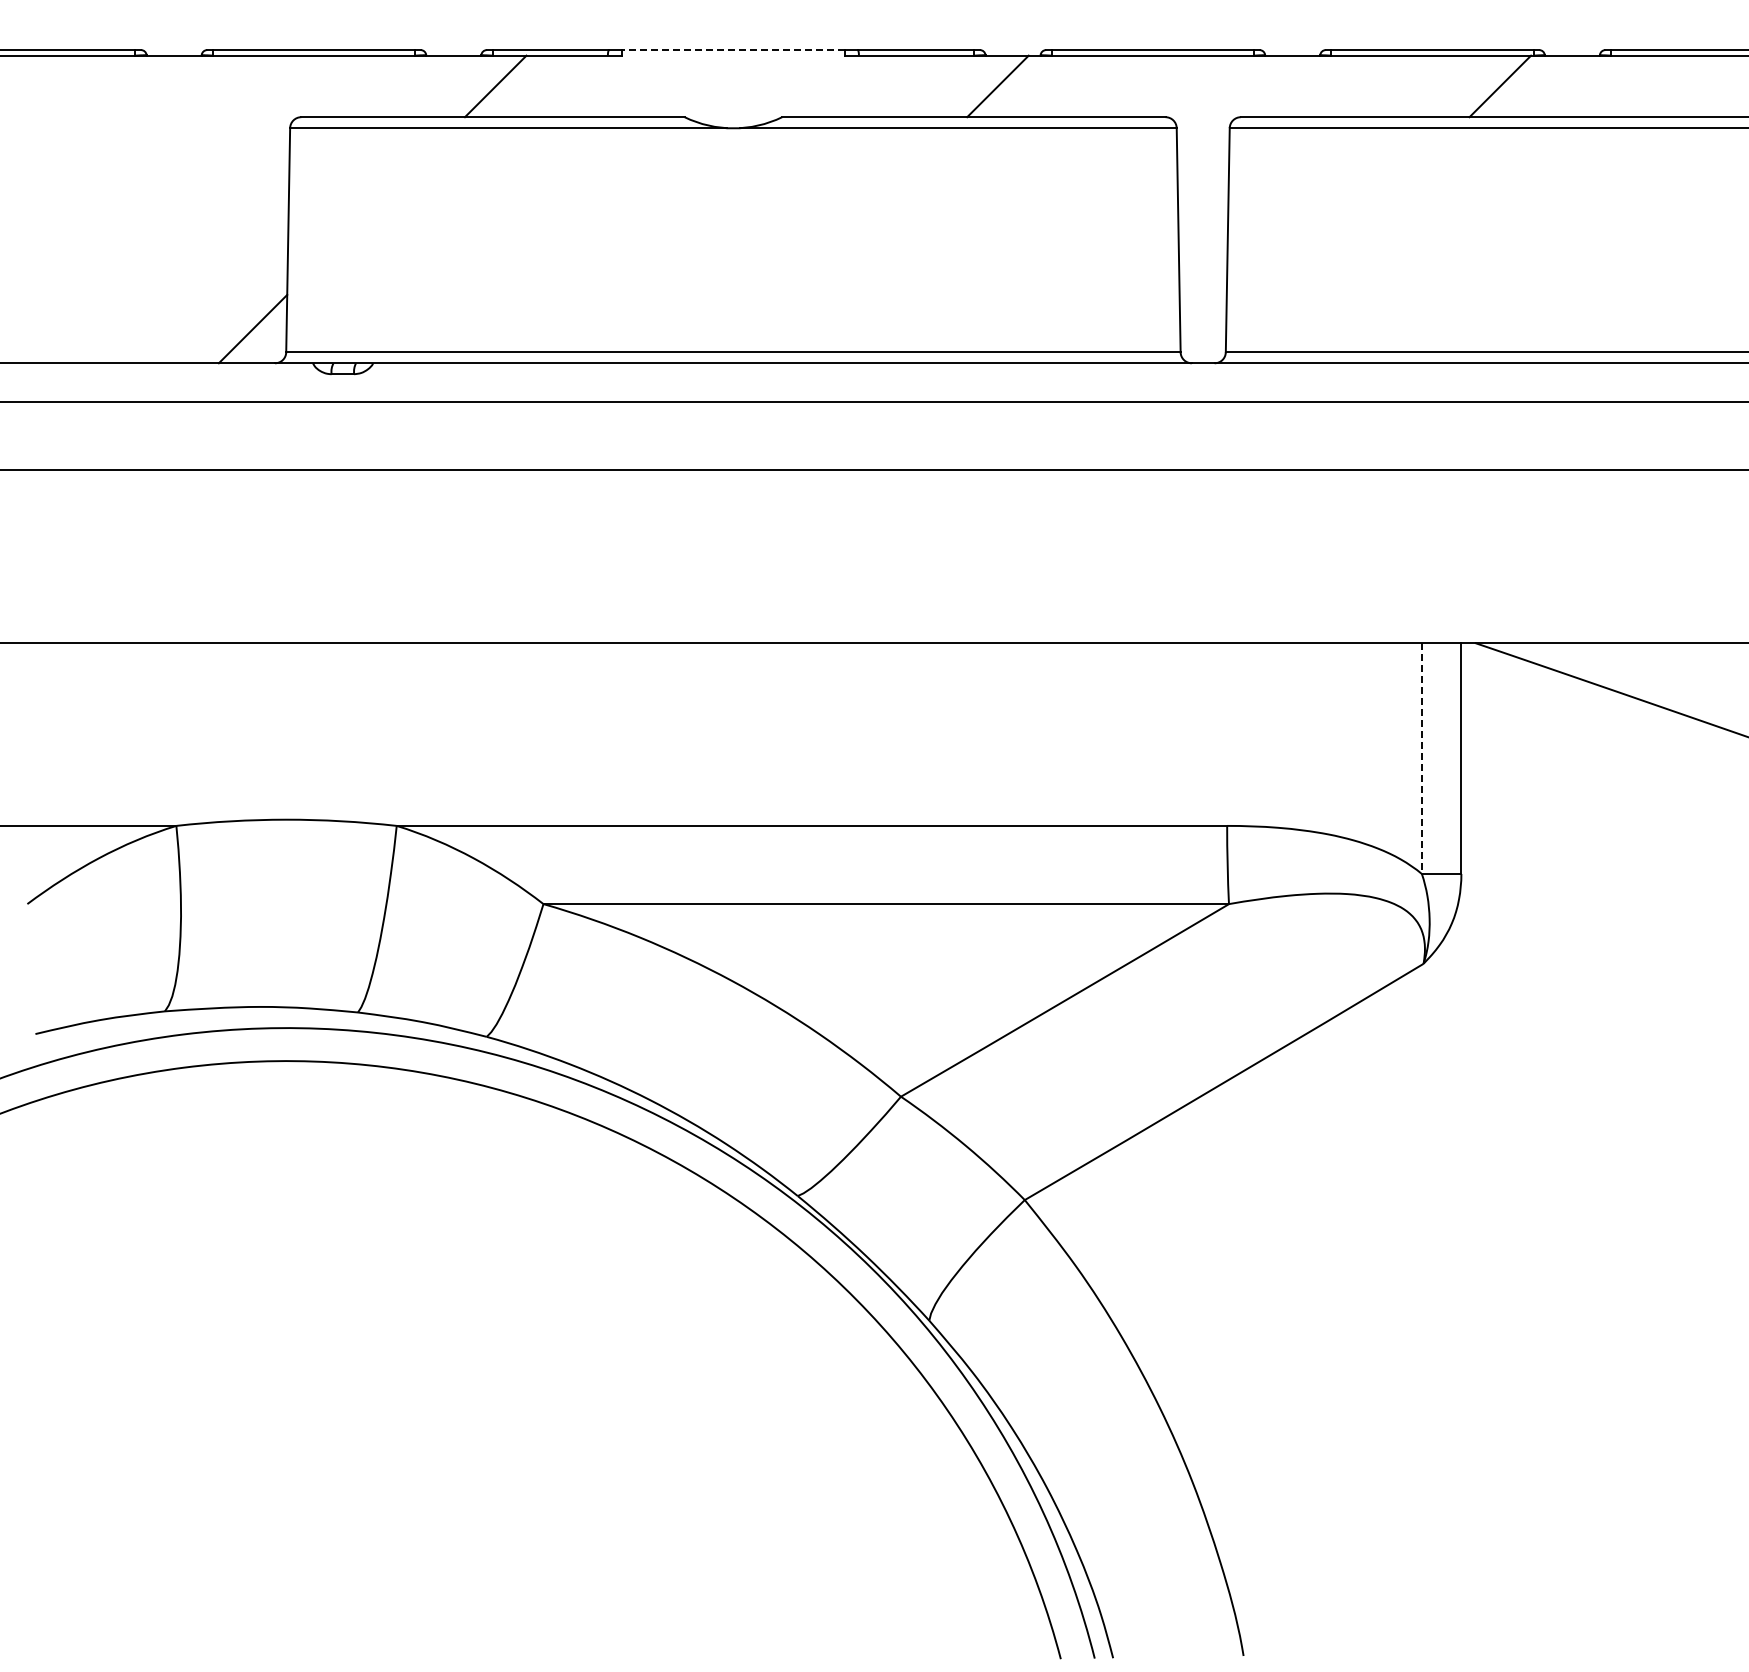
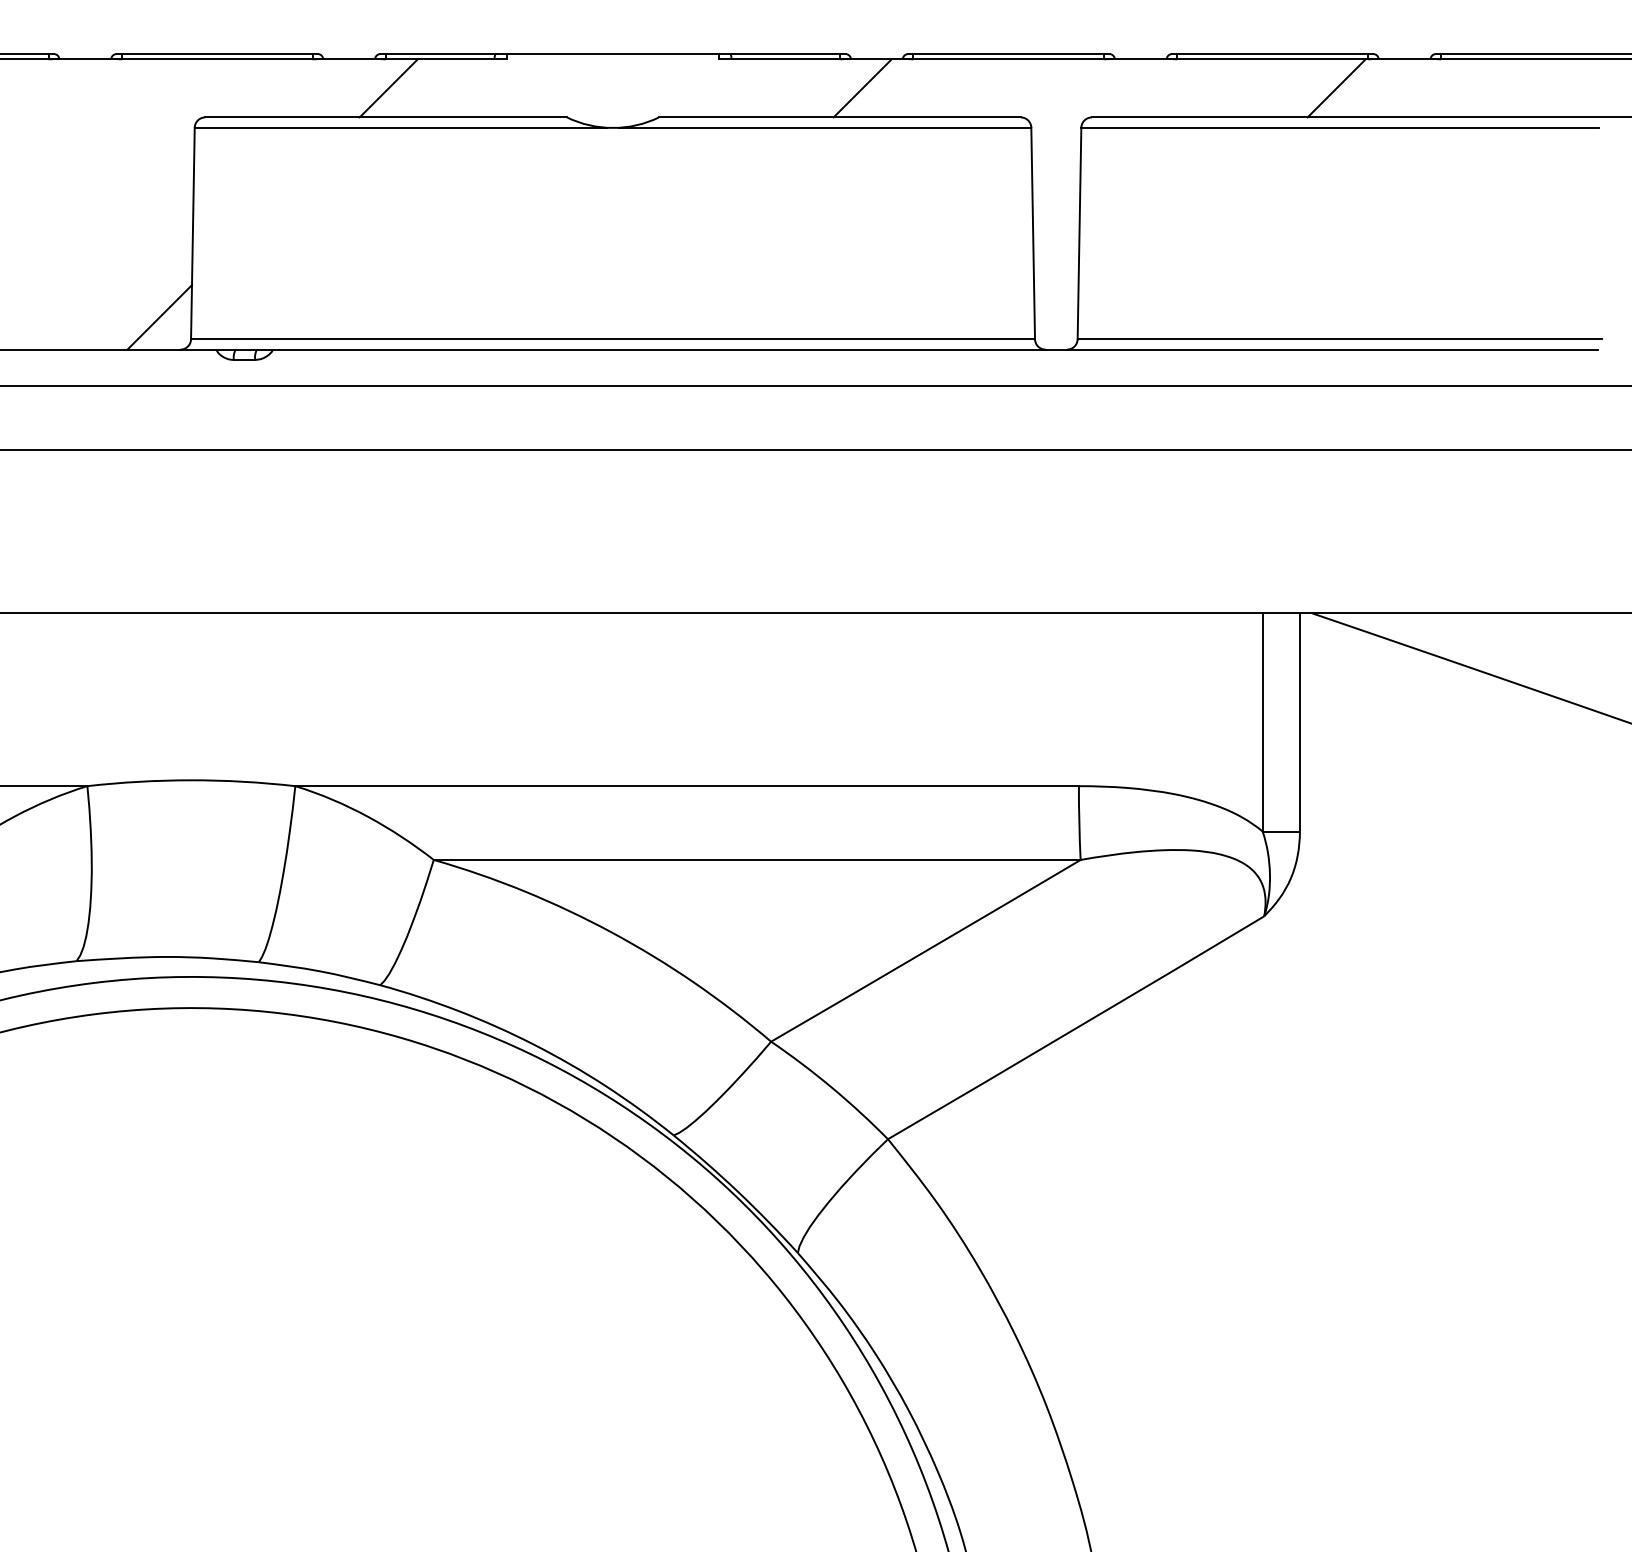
line: (733, 50) -> (613, 54), dashed -> solid
line: (1421, 758) -> (1262, 722), dashed -> solid

